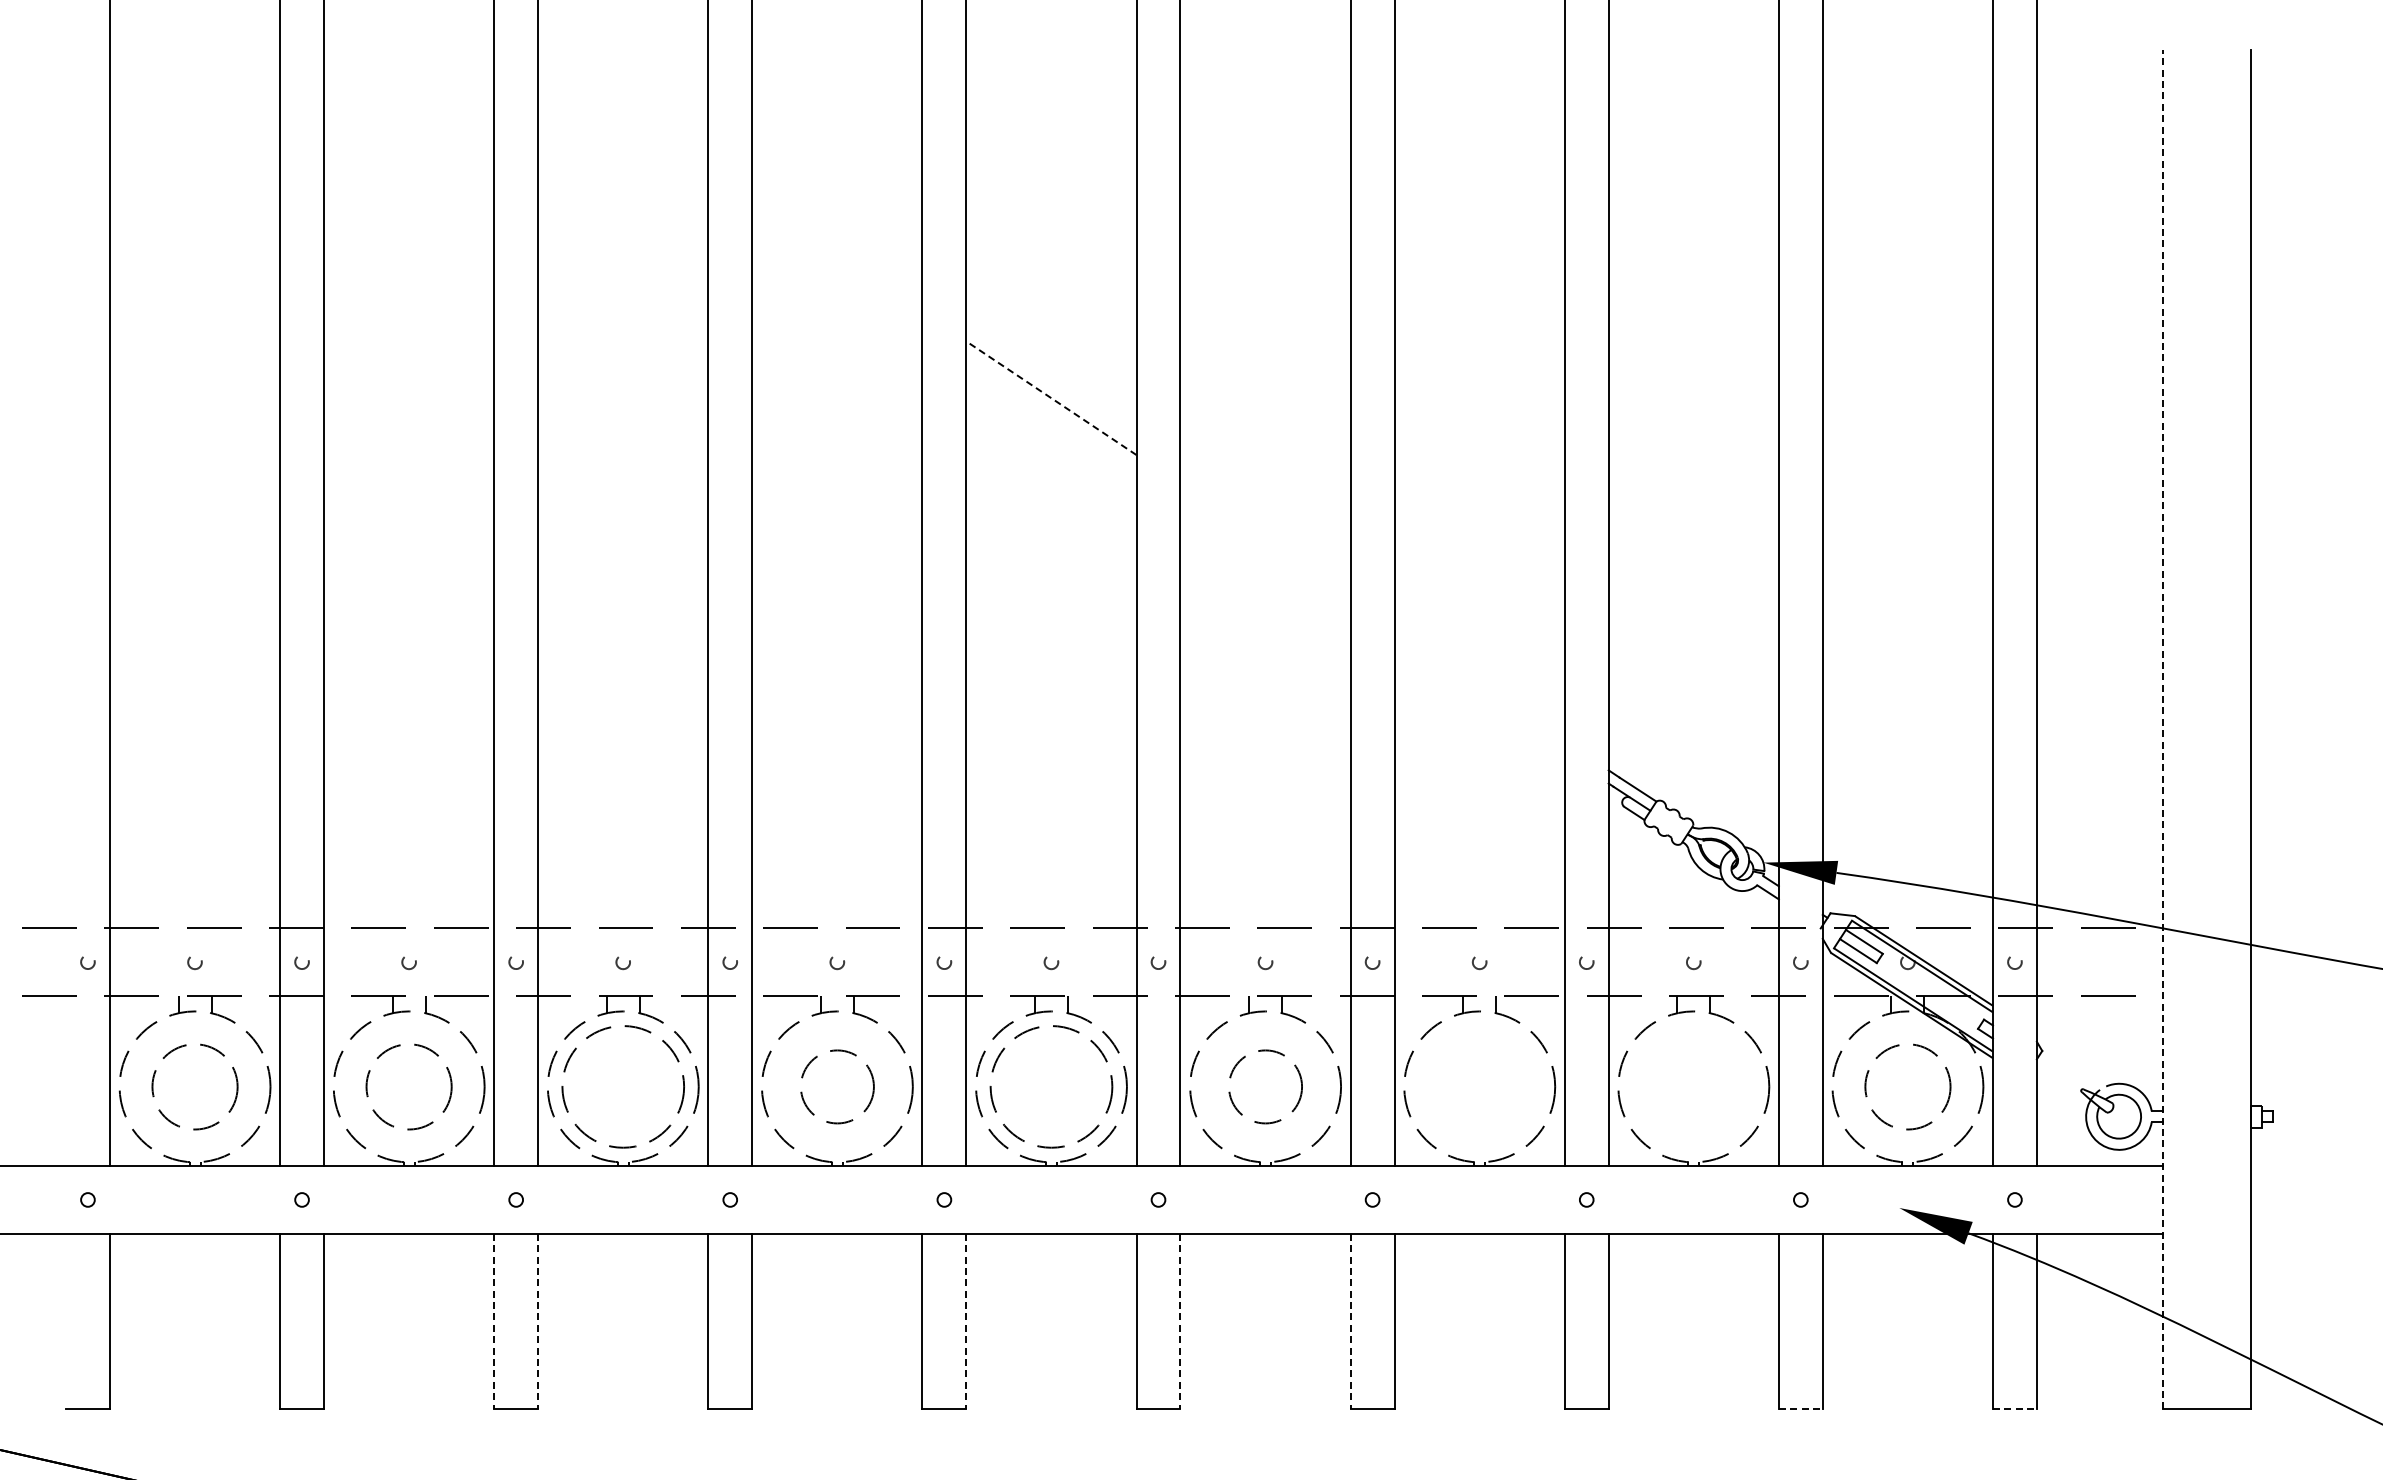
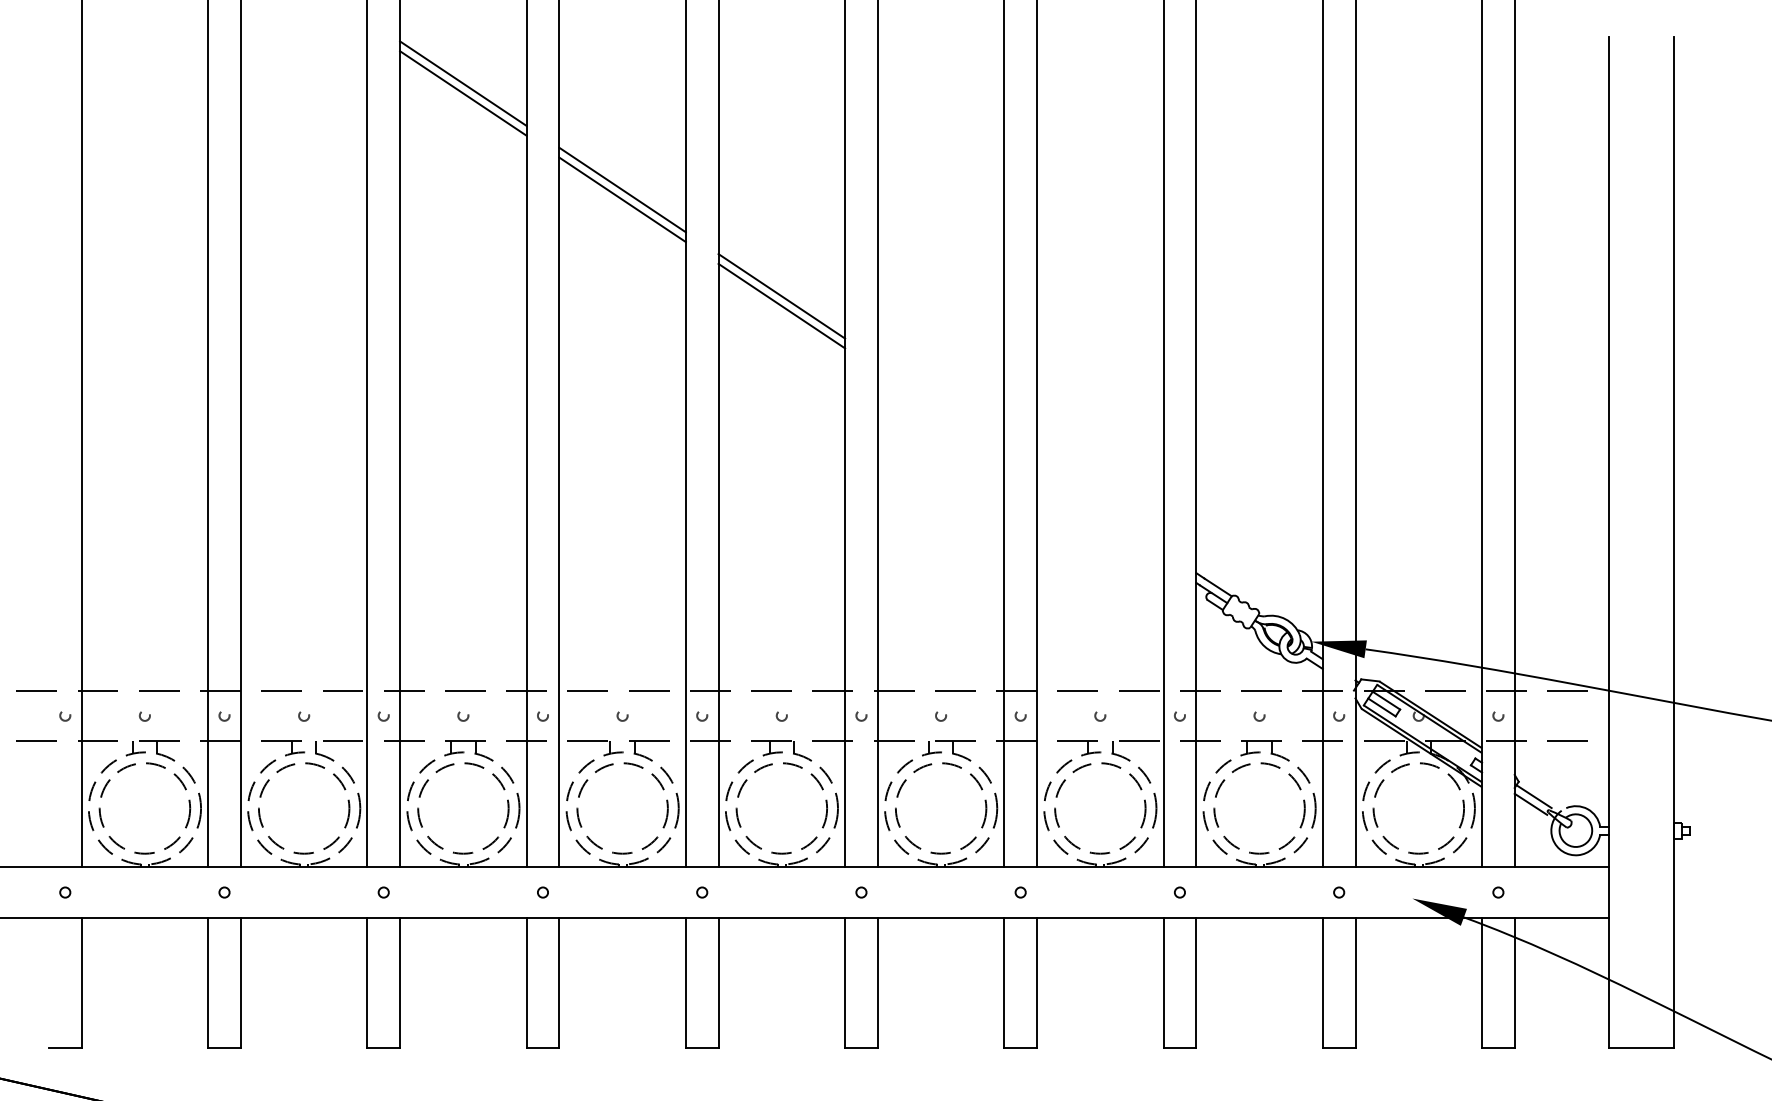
line: (623, 112) -> (463, 83), added
line: (623, 125) -> (463, 93), added
line: (837, 255) -> (622, 190), added
line: (837, 268) -> (622, 199), added
line: (1051, 397) -> (781, 295), dashed -> solid
line: (1051, 411) -> (781, 306), added
line: (2163, 729) -> (1608, 542), dashed -> solid
line: (2062, 1070) -> (1533, 796), added
line: (2058, 1081) -> (1530, 804), added
circle: (194, 1086) -> (144, 808), size x1.43
circle: (408, 1086) -> (303, 808), size x1.43
circle: (837, 1086) -> (622, 808), size x1.67
circle: (1265, 1086) -> (941, 808), size x1.67
circle: (1479, 1086) -> (1100, 808), added
circle: (1693, 1086) -> (1259, 808), added
circle: (1907, 1086) -> (1418, 808), size x1.43
line: (494, 1321) -> (367, 982), dashed -> solid
line: (538, 1321) -> (400, 982), dashed -> solid
line: (966, 1321) -> (718, 982), dashed -> solid
line: (1180, 1321) -> (877, 982), dashed -> solid
line: (1350, 1321) -> (1004, 982), dashed -> solid
line: (1800, 1409) -> (1338, 1048), dashed -> solid
line: (2014, 1409) -> (1498, 1048), dashed -> solid

